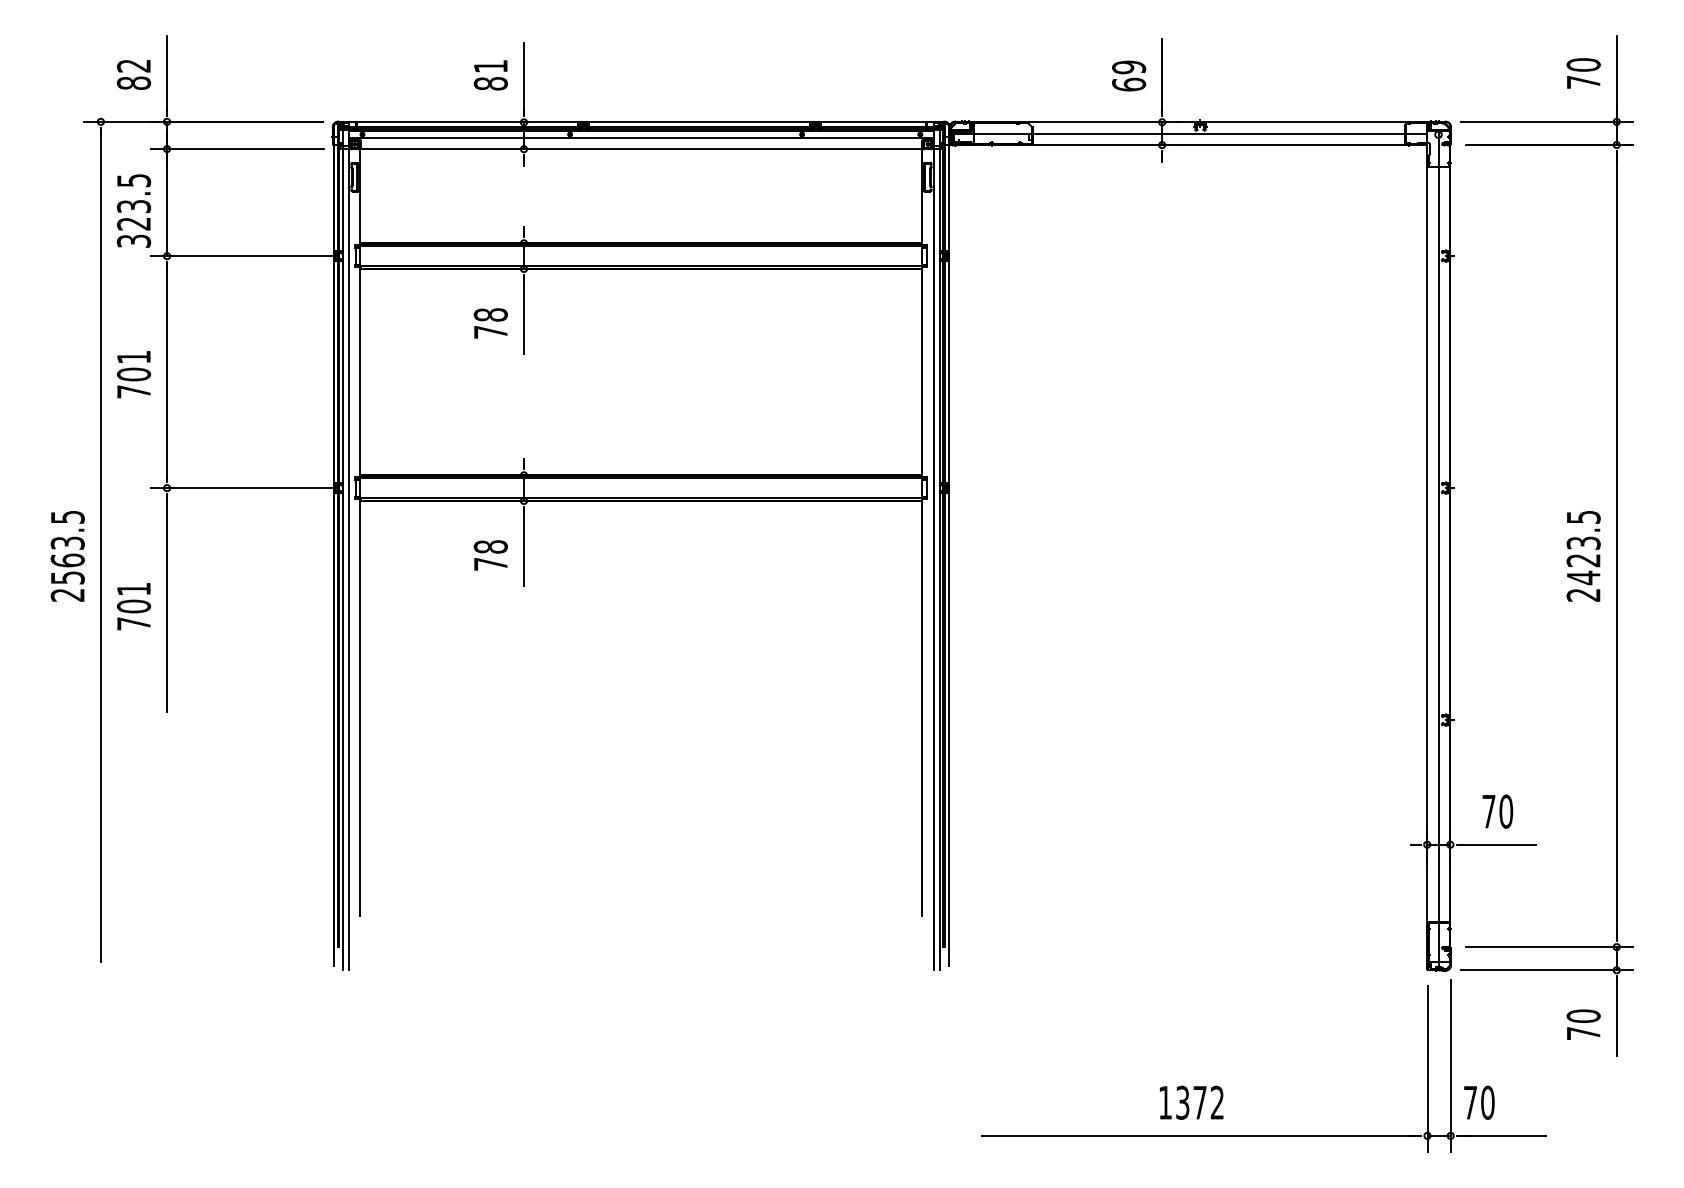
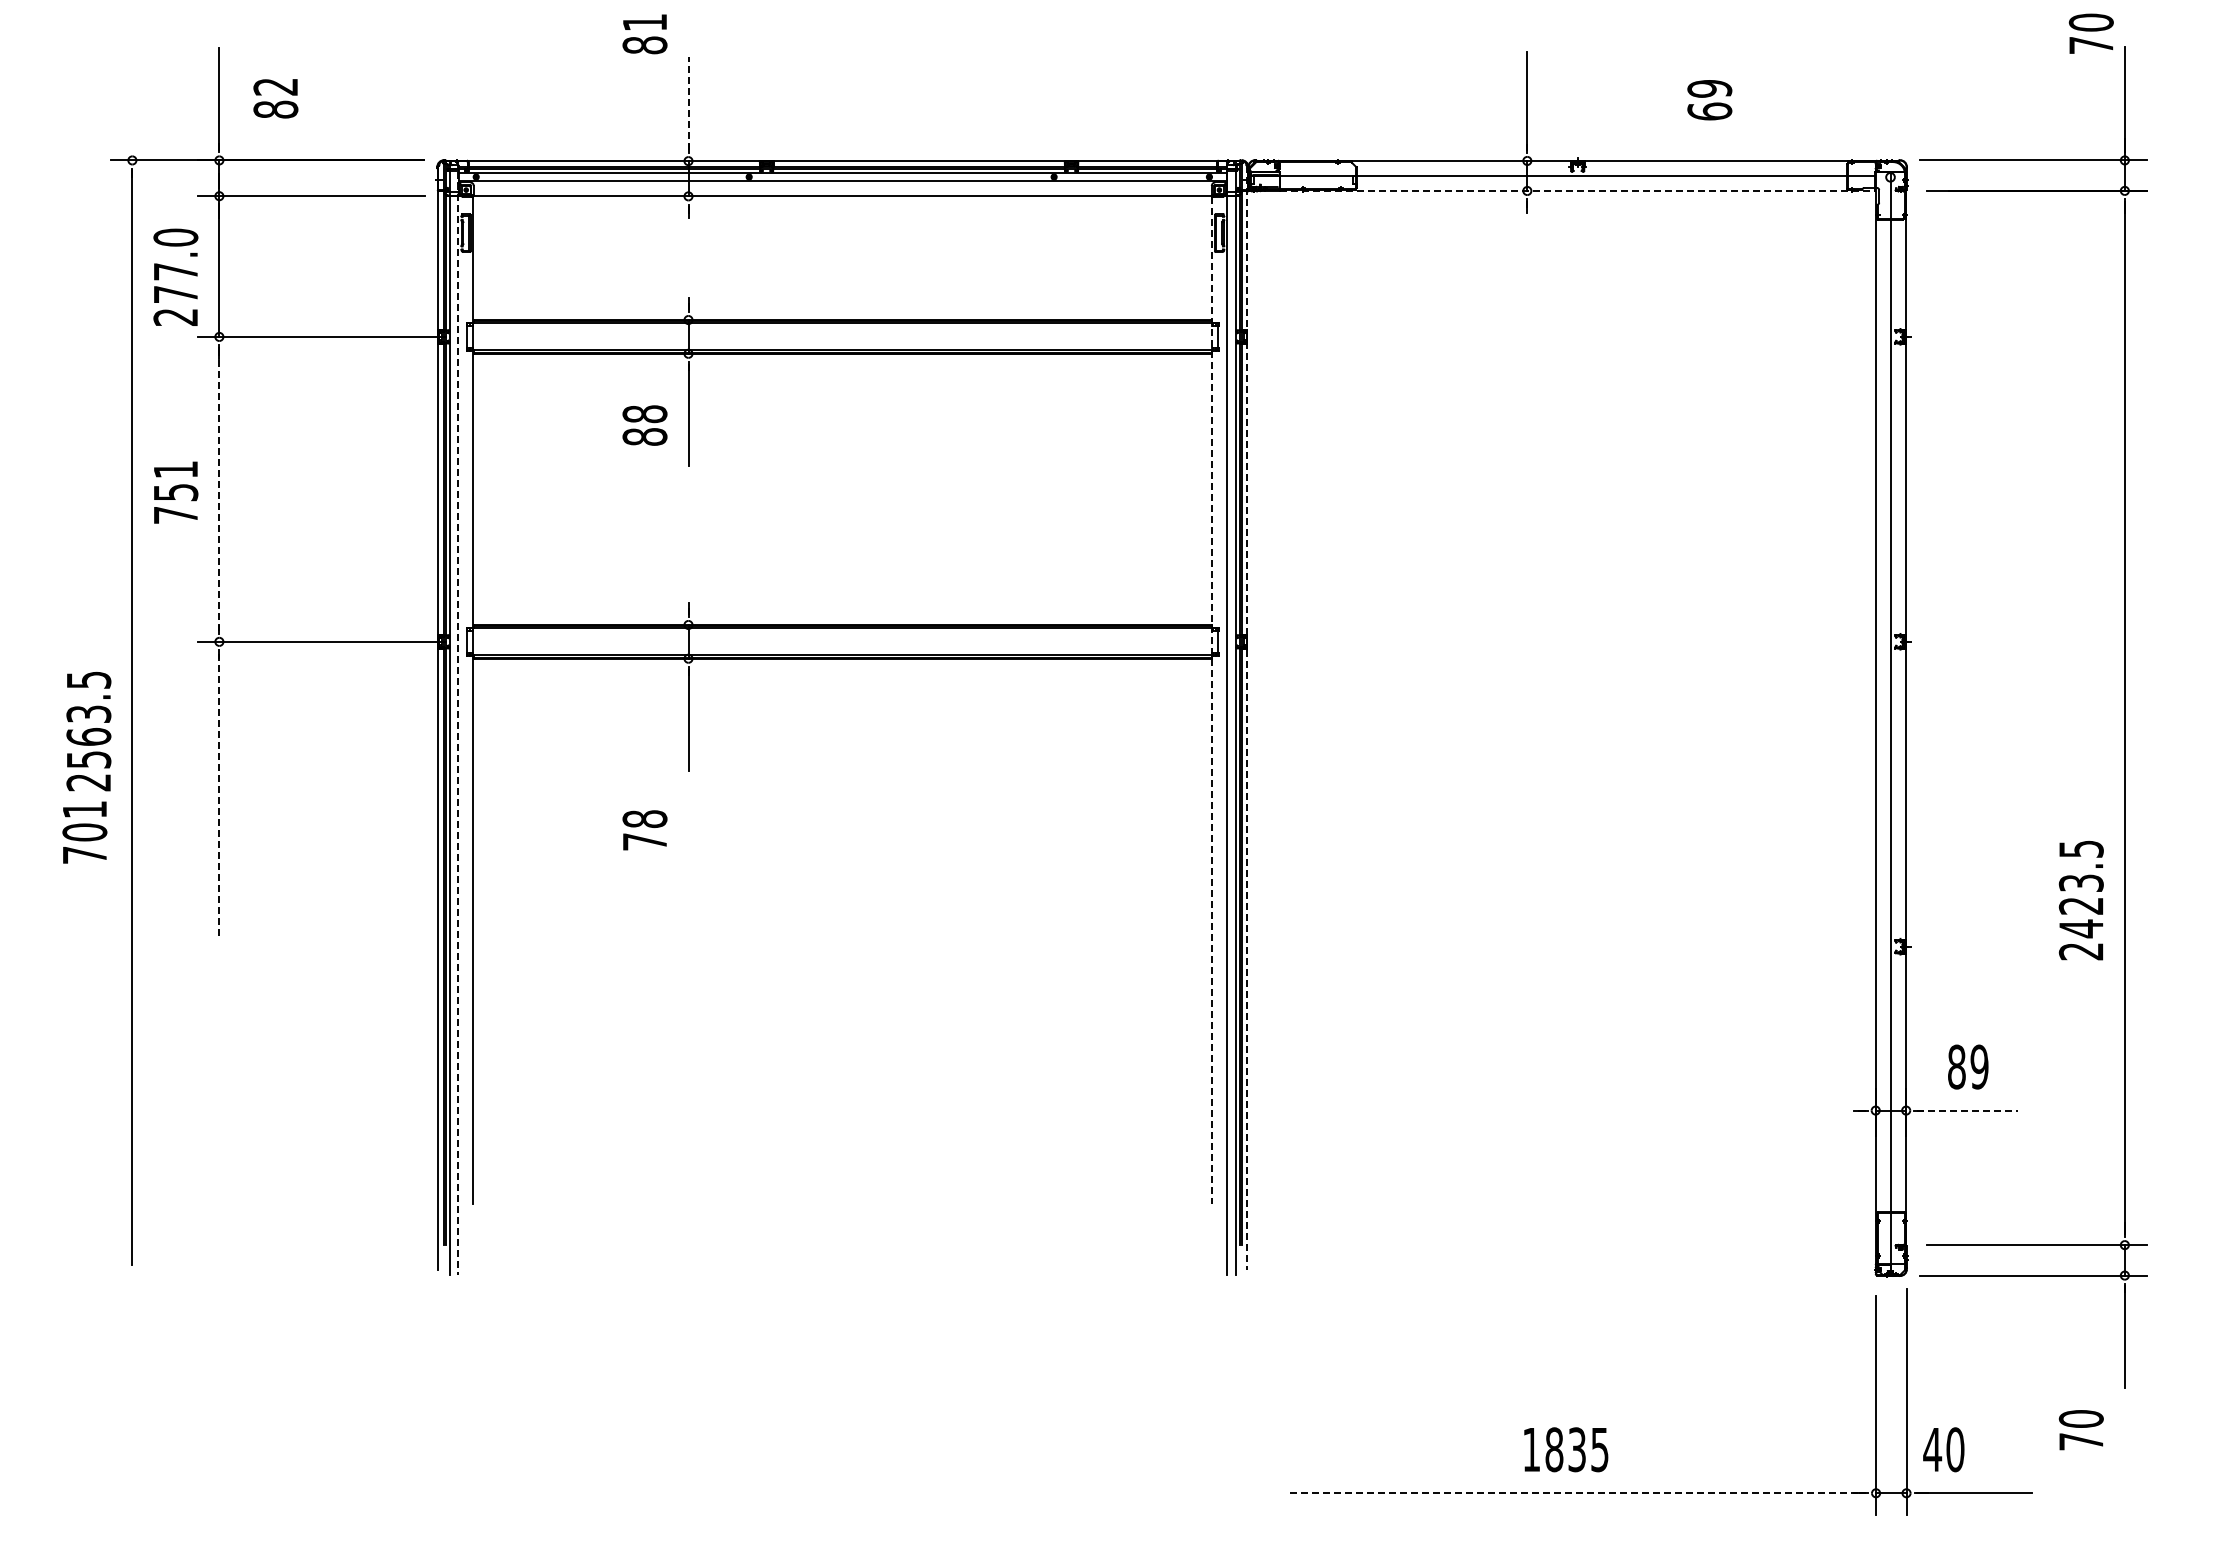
text: (1583, 73) -> (2090, 33), moved
text: (133, 74) -> (275, 98), moved
text: (490, 75) -> (644, 34), moved
text: (1128, 76) -> (1709, 100), moved
line: (523, 78) -> (688, 103), solid -> dashed
line: (1200, 144) -> (1577, 190), solid -> dashed
text: (133, 210) -> (175, 276), 323.5 -> 277.0
text: (490, 331) -> (644, 436), 78 -> 88
line: (167, 372) -> (219, 489), solid -> dashed
text: (133, 374) -> (175, 492), 701 -> 751
line: (922, 532) -> (1212, 700), solid -> dashed
line: (349, 546) -> (458, 718), solid -> dashed
line: (949, 546) -> (1247, 718), solid -> dashed
text: (490, 555) -> (644, 830), moved
text: (1583, 556) -> (2080, 900), moved
line: (167, 604) -> (219, 794), solid -> dashed
text: (133, 606) -> (84, 832), moved
text: (1497, 811) -> (1968, 1066), 70 -> 89
line: (1497, 844) -> (1967, 1110), solid -> dashed
text: (1583, 1024) -> (2080, 1430), moved
text: (1199, 1102) -> (1576, 1449), 1372 -> 1835
text: (1470, 1102) -> (1932, 1449), 70 -> 40
line: (1200, 1136) -> (1577, 1493), solid -> dashed

